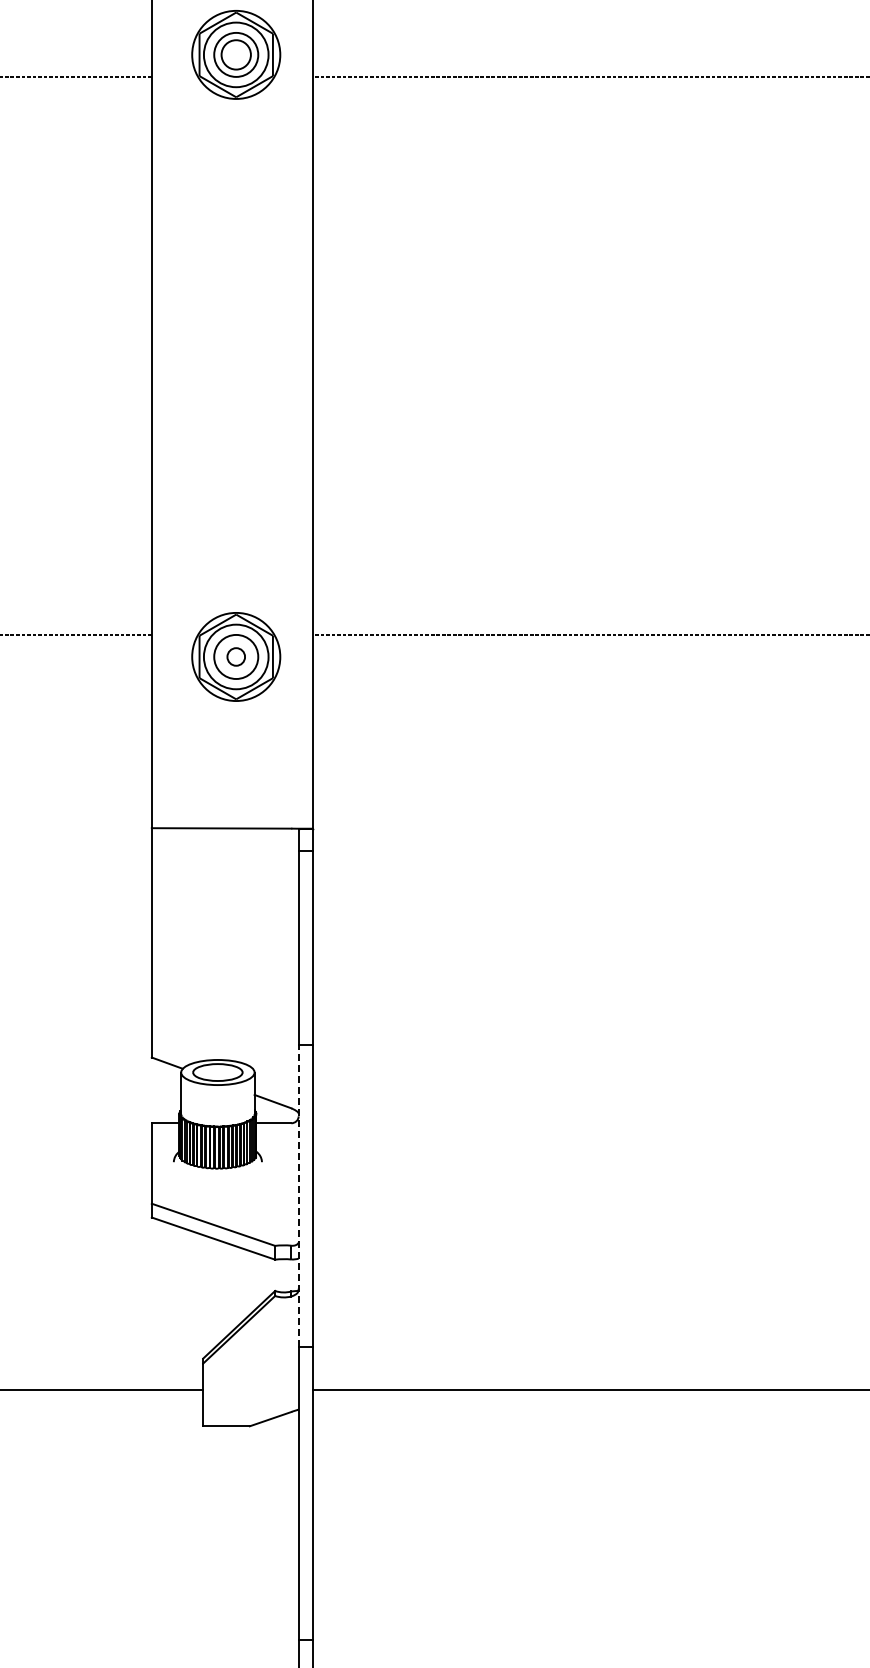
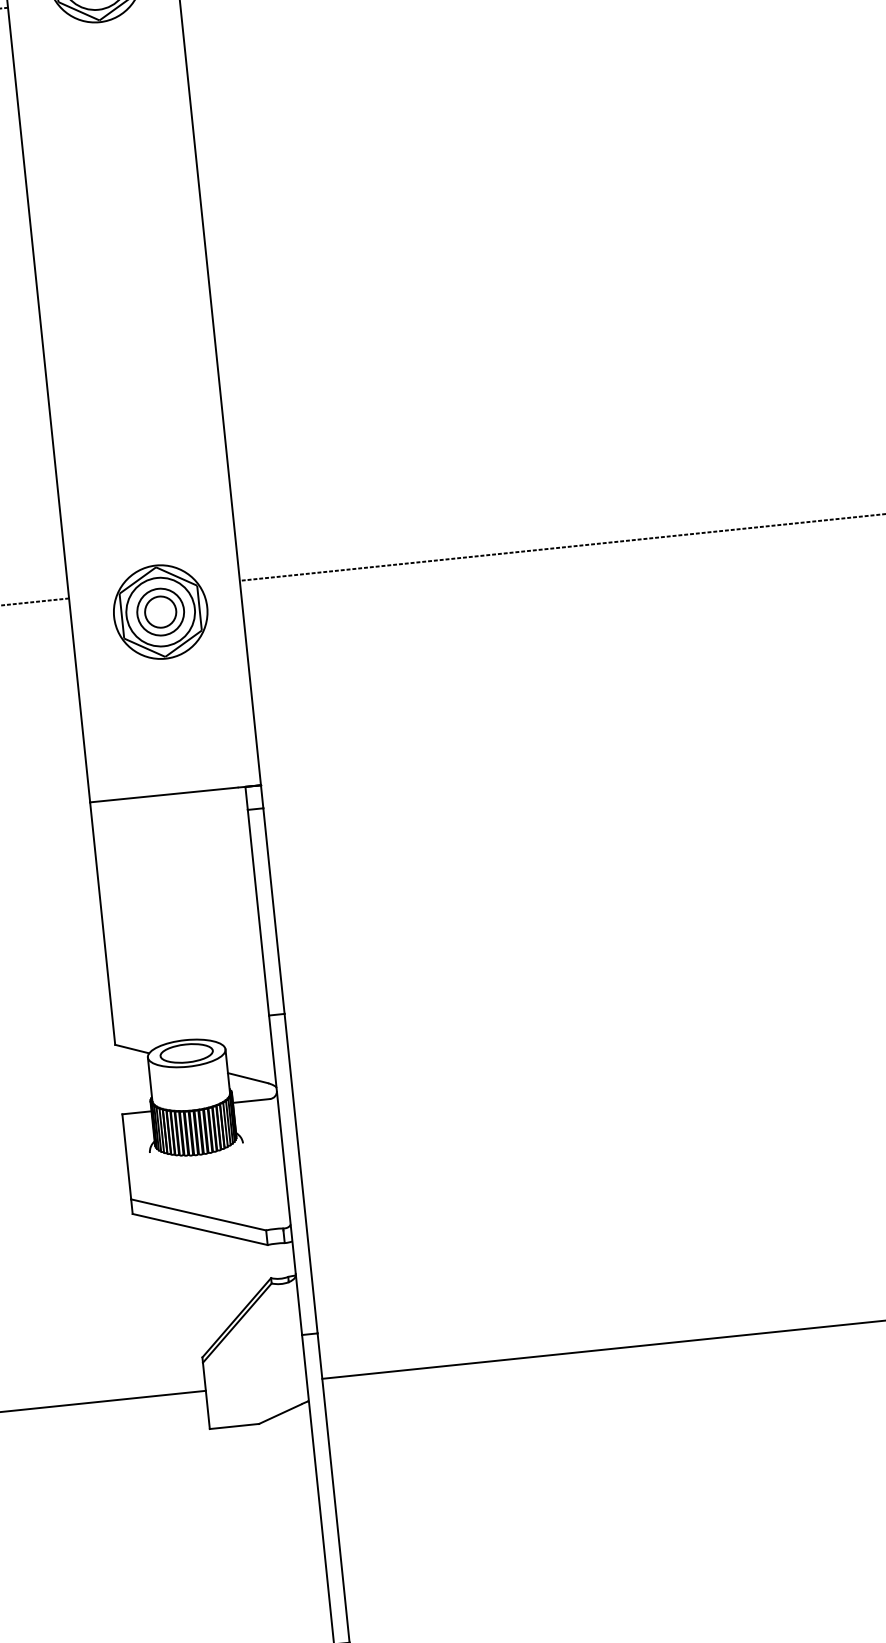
circle: (235, 656) -> (159, 611), size x1.67
line: (298, 1195) -> (285, 1174), dashed -> solid

